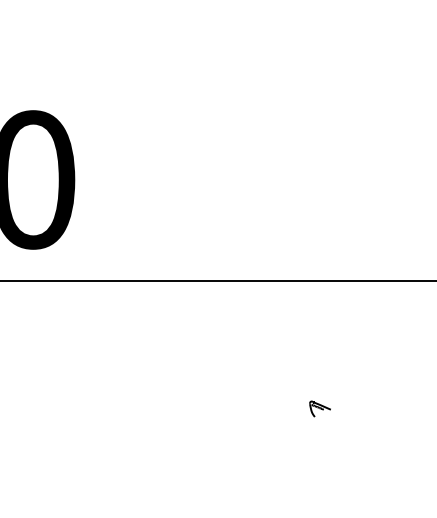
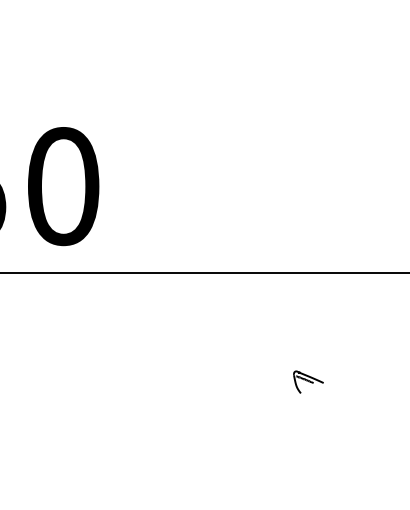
part: (320, 408) -> (308, 381), size x1.67

